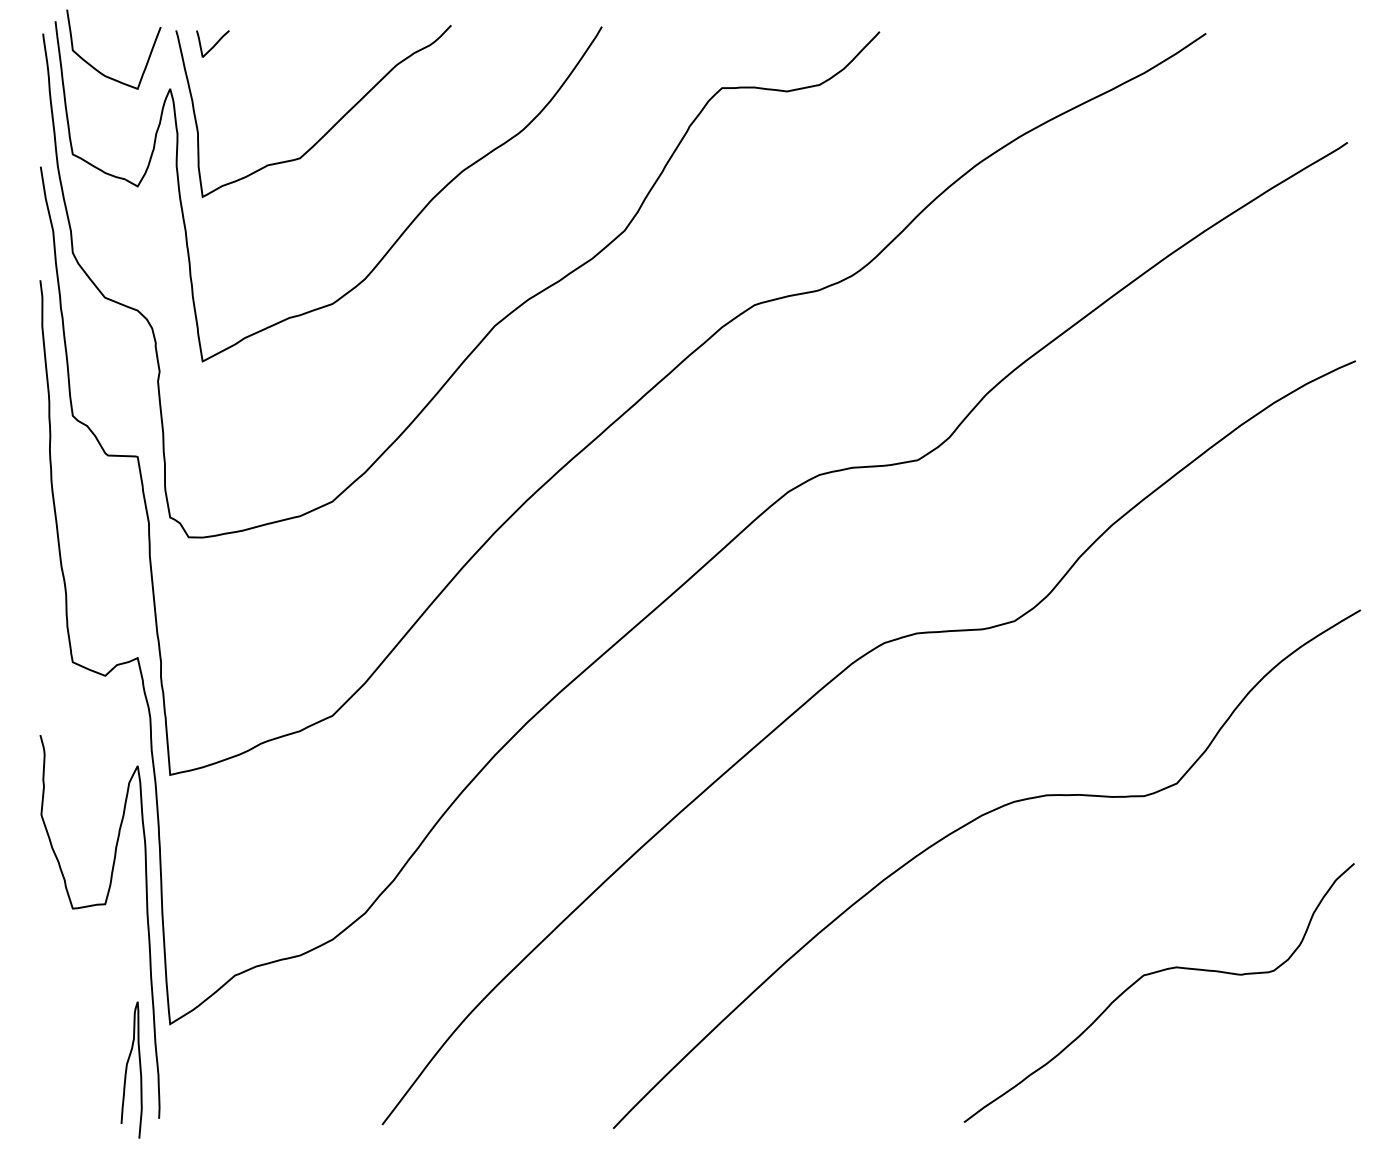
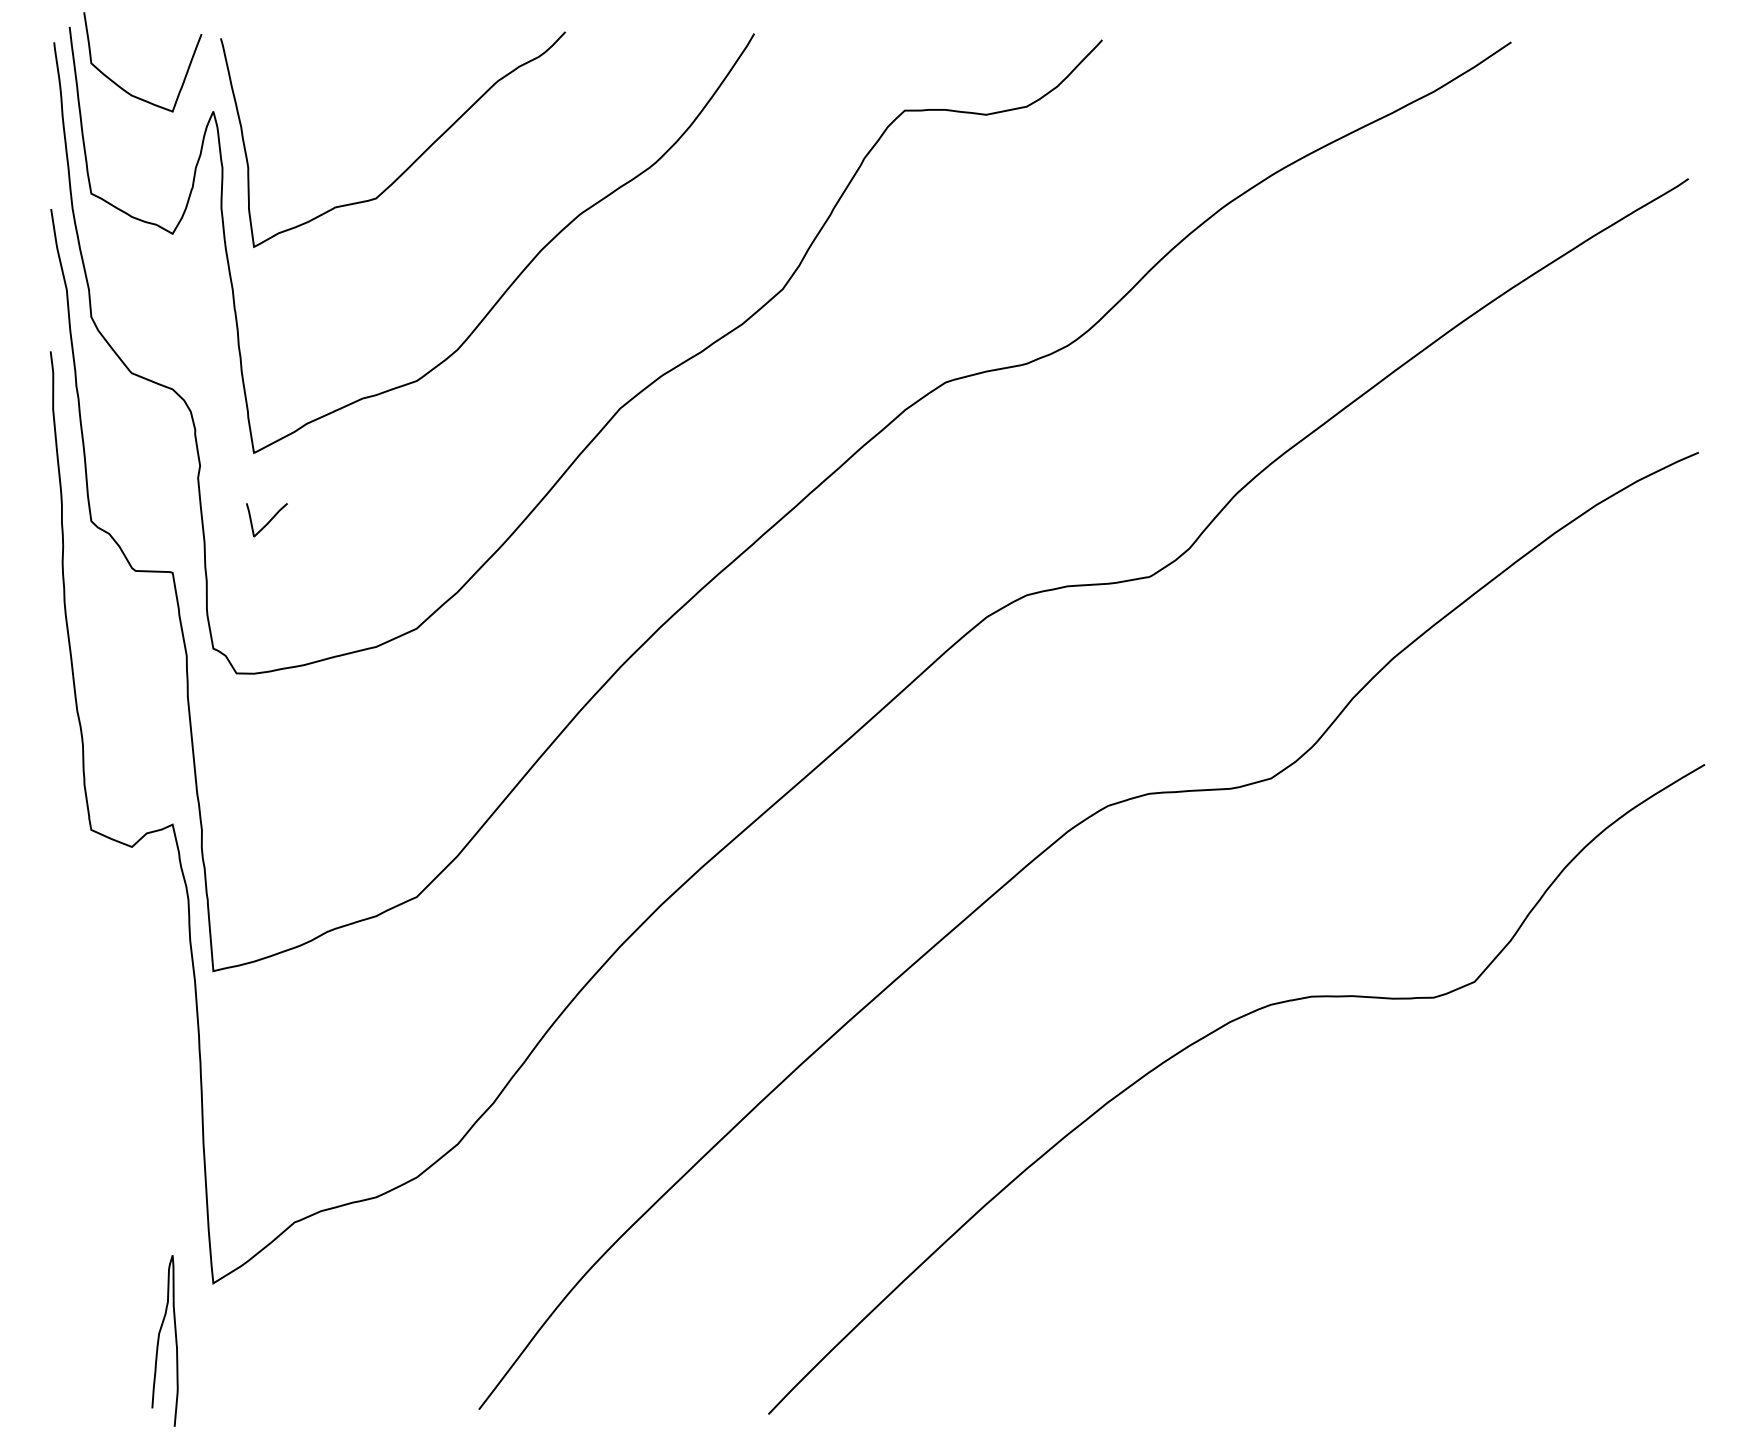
curve: (214, 44) -> (268, 520), moved
curve: (94, 906) -> (118, 1135), removed
curve: (1152, 974) -> (1444, 1221), removed

